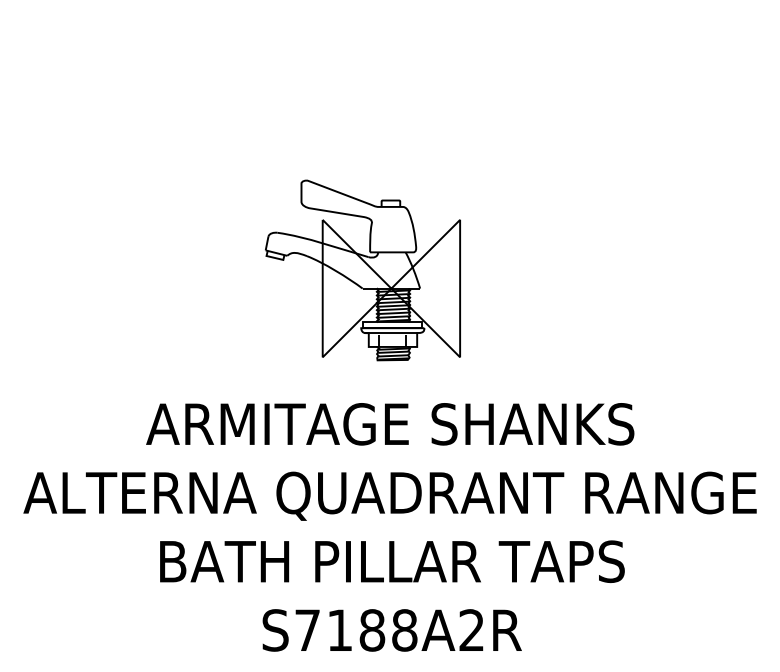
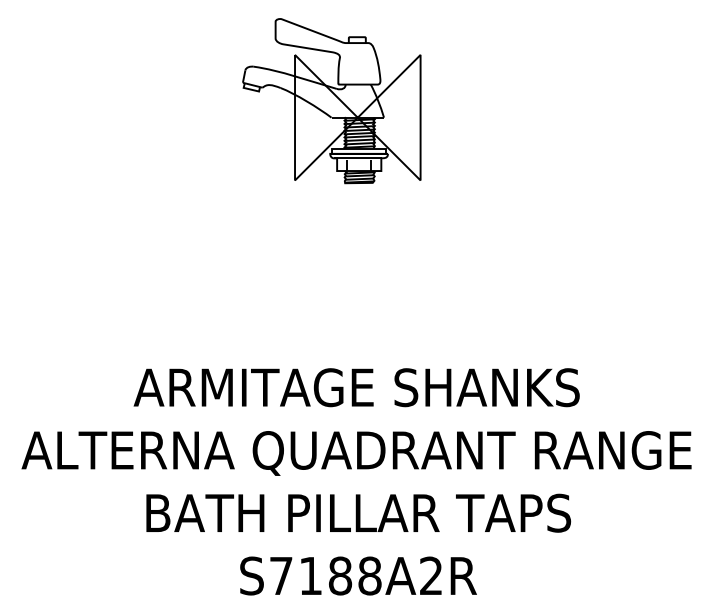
part: (362, 270) -> (331, 101), moved

